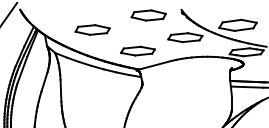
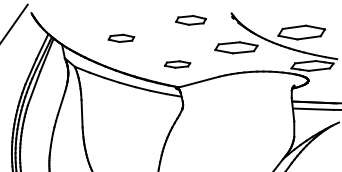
part: (148, 15) -> (190, 20), size x0.7
part: (92, 30) -> (121, 38), size x0.6
part: (137, 51) -> (177, 64), size x0.6

